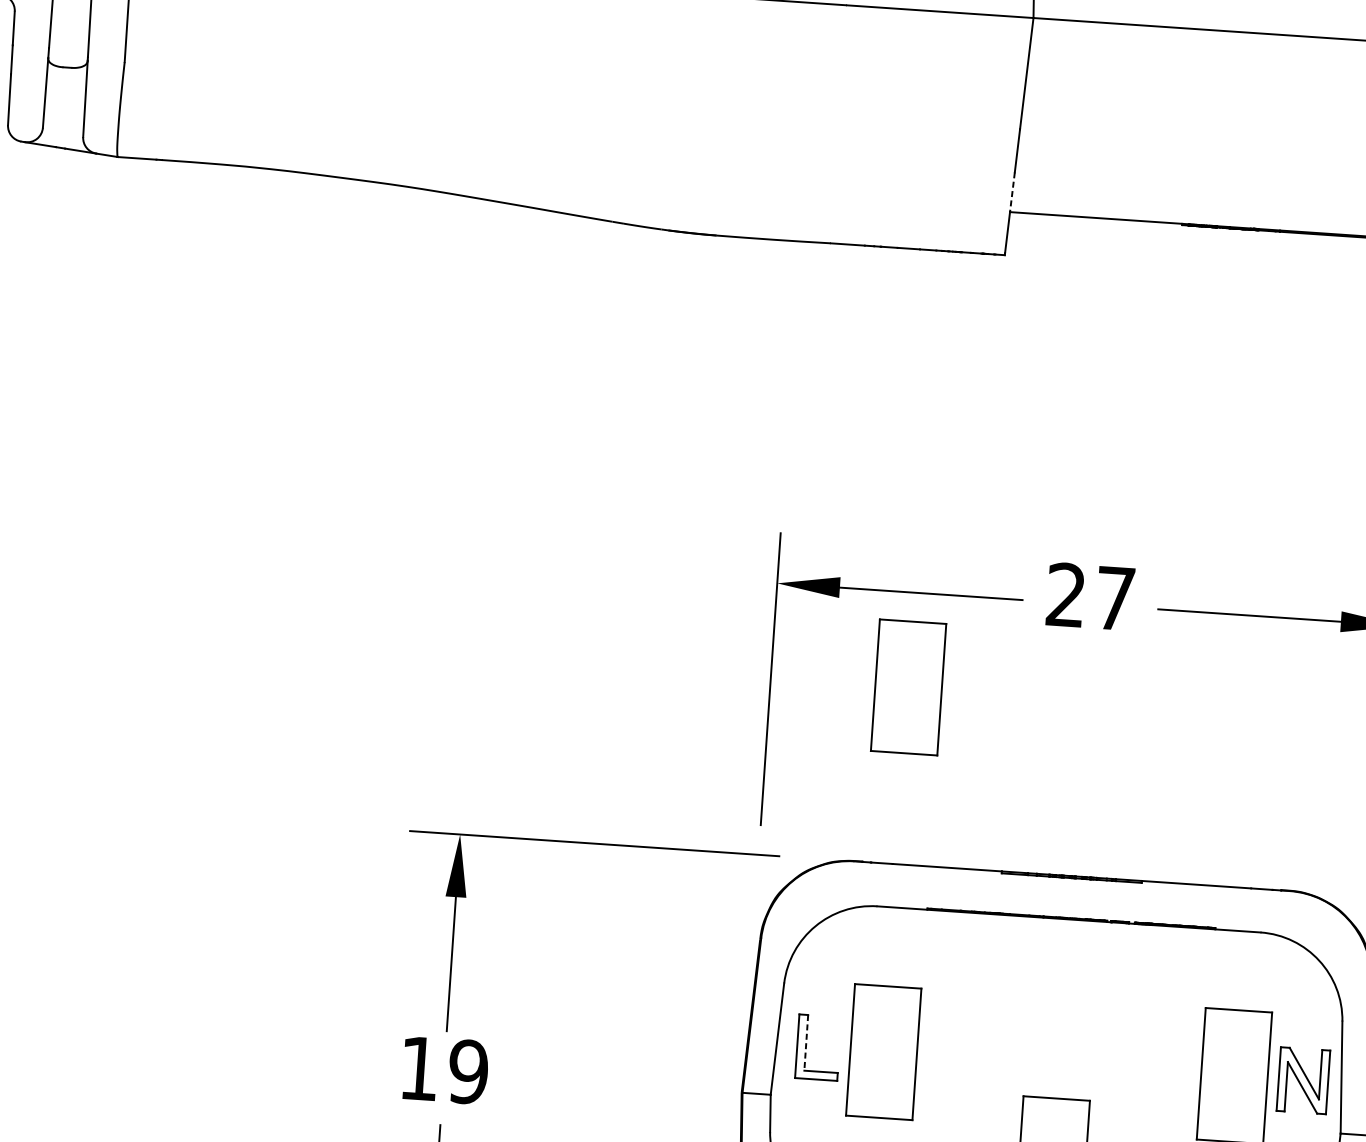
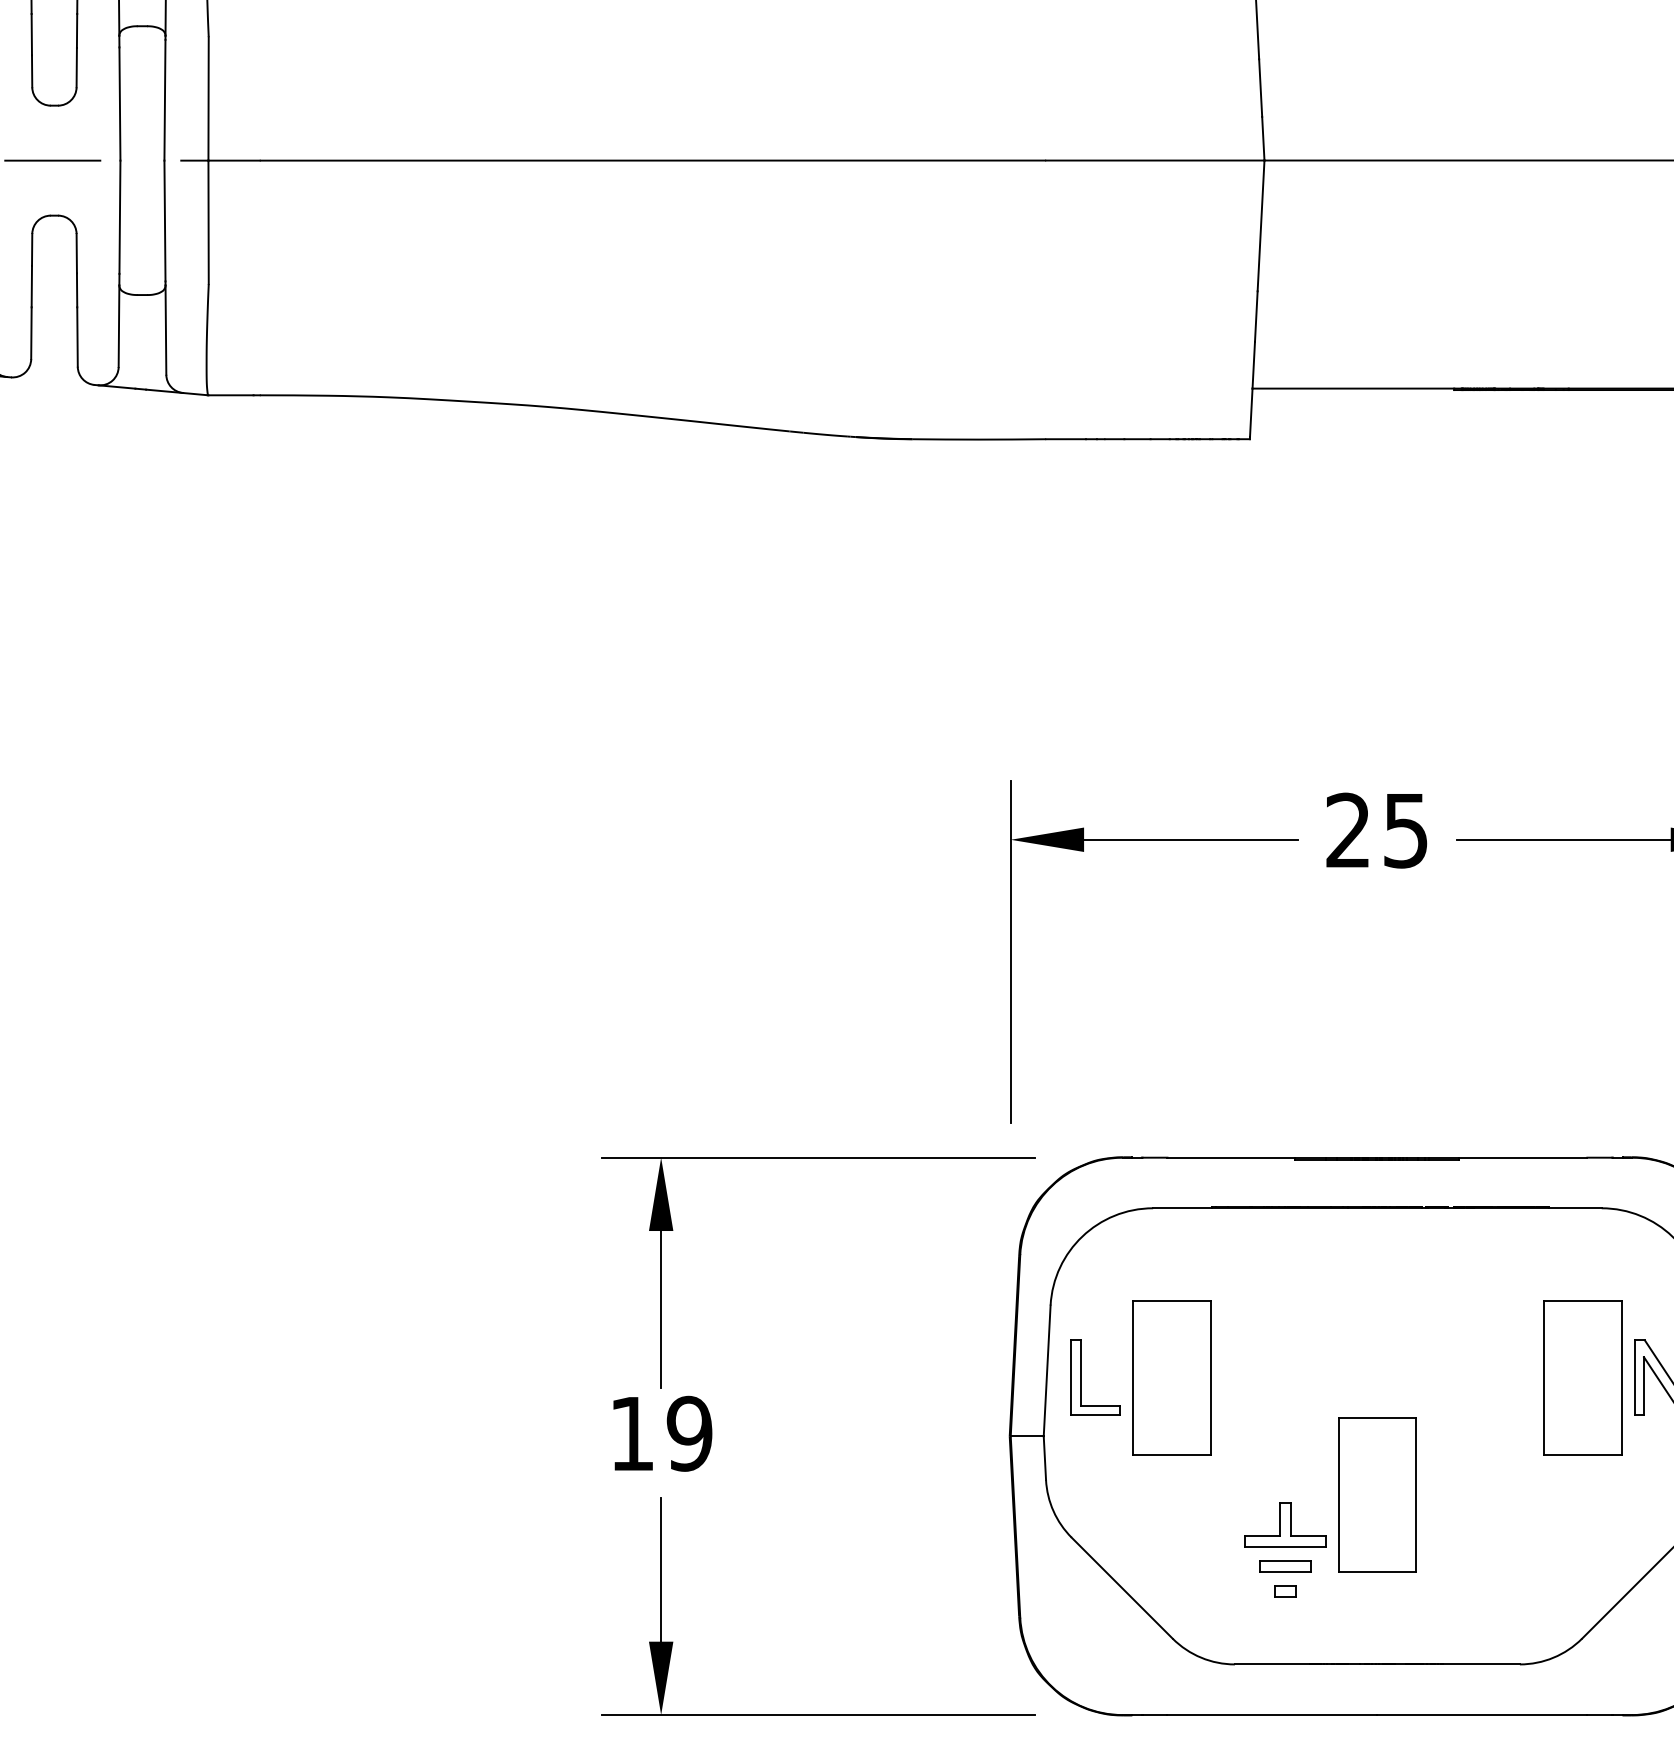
line: (1012, 192) -> (1253, 365), dashed -> solid
text: (1114, 599) -> (1405, 831), 27 -> 25
part: (908, 687) -> (1171, 950), removed
line: (806, 1043) -> (1081, 1373), dashed -> solid

